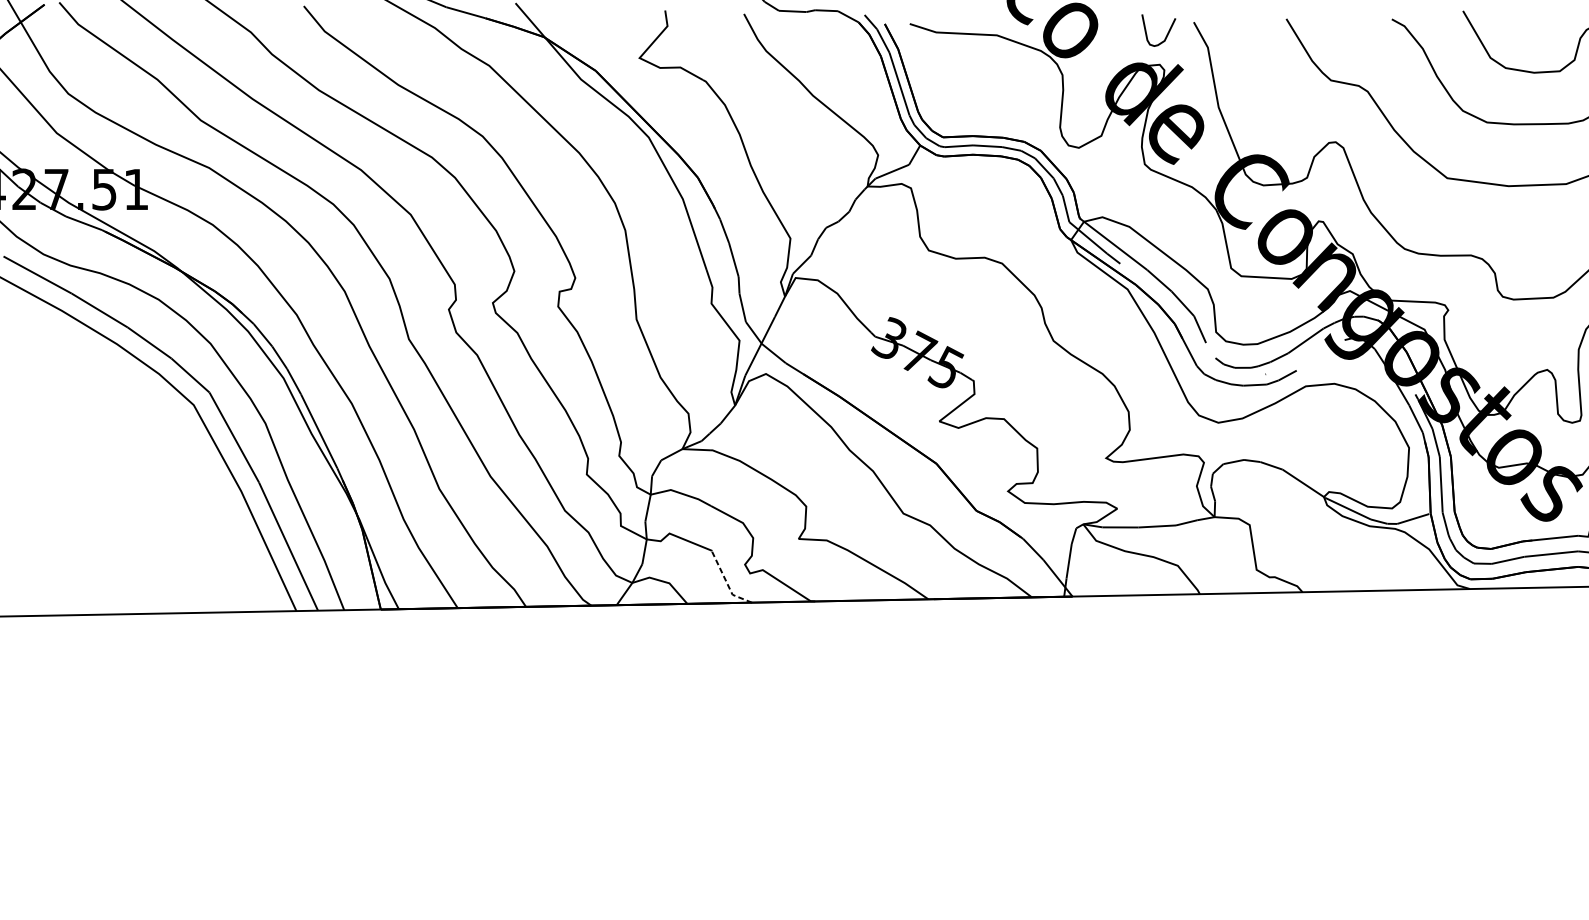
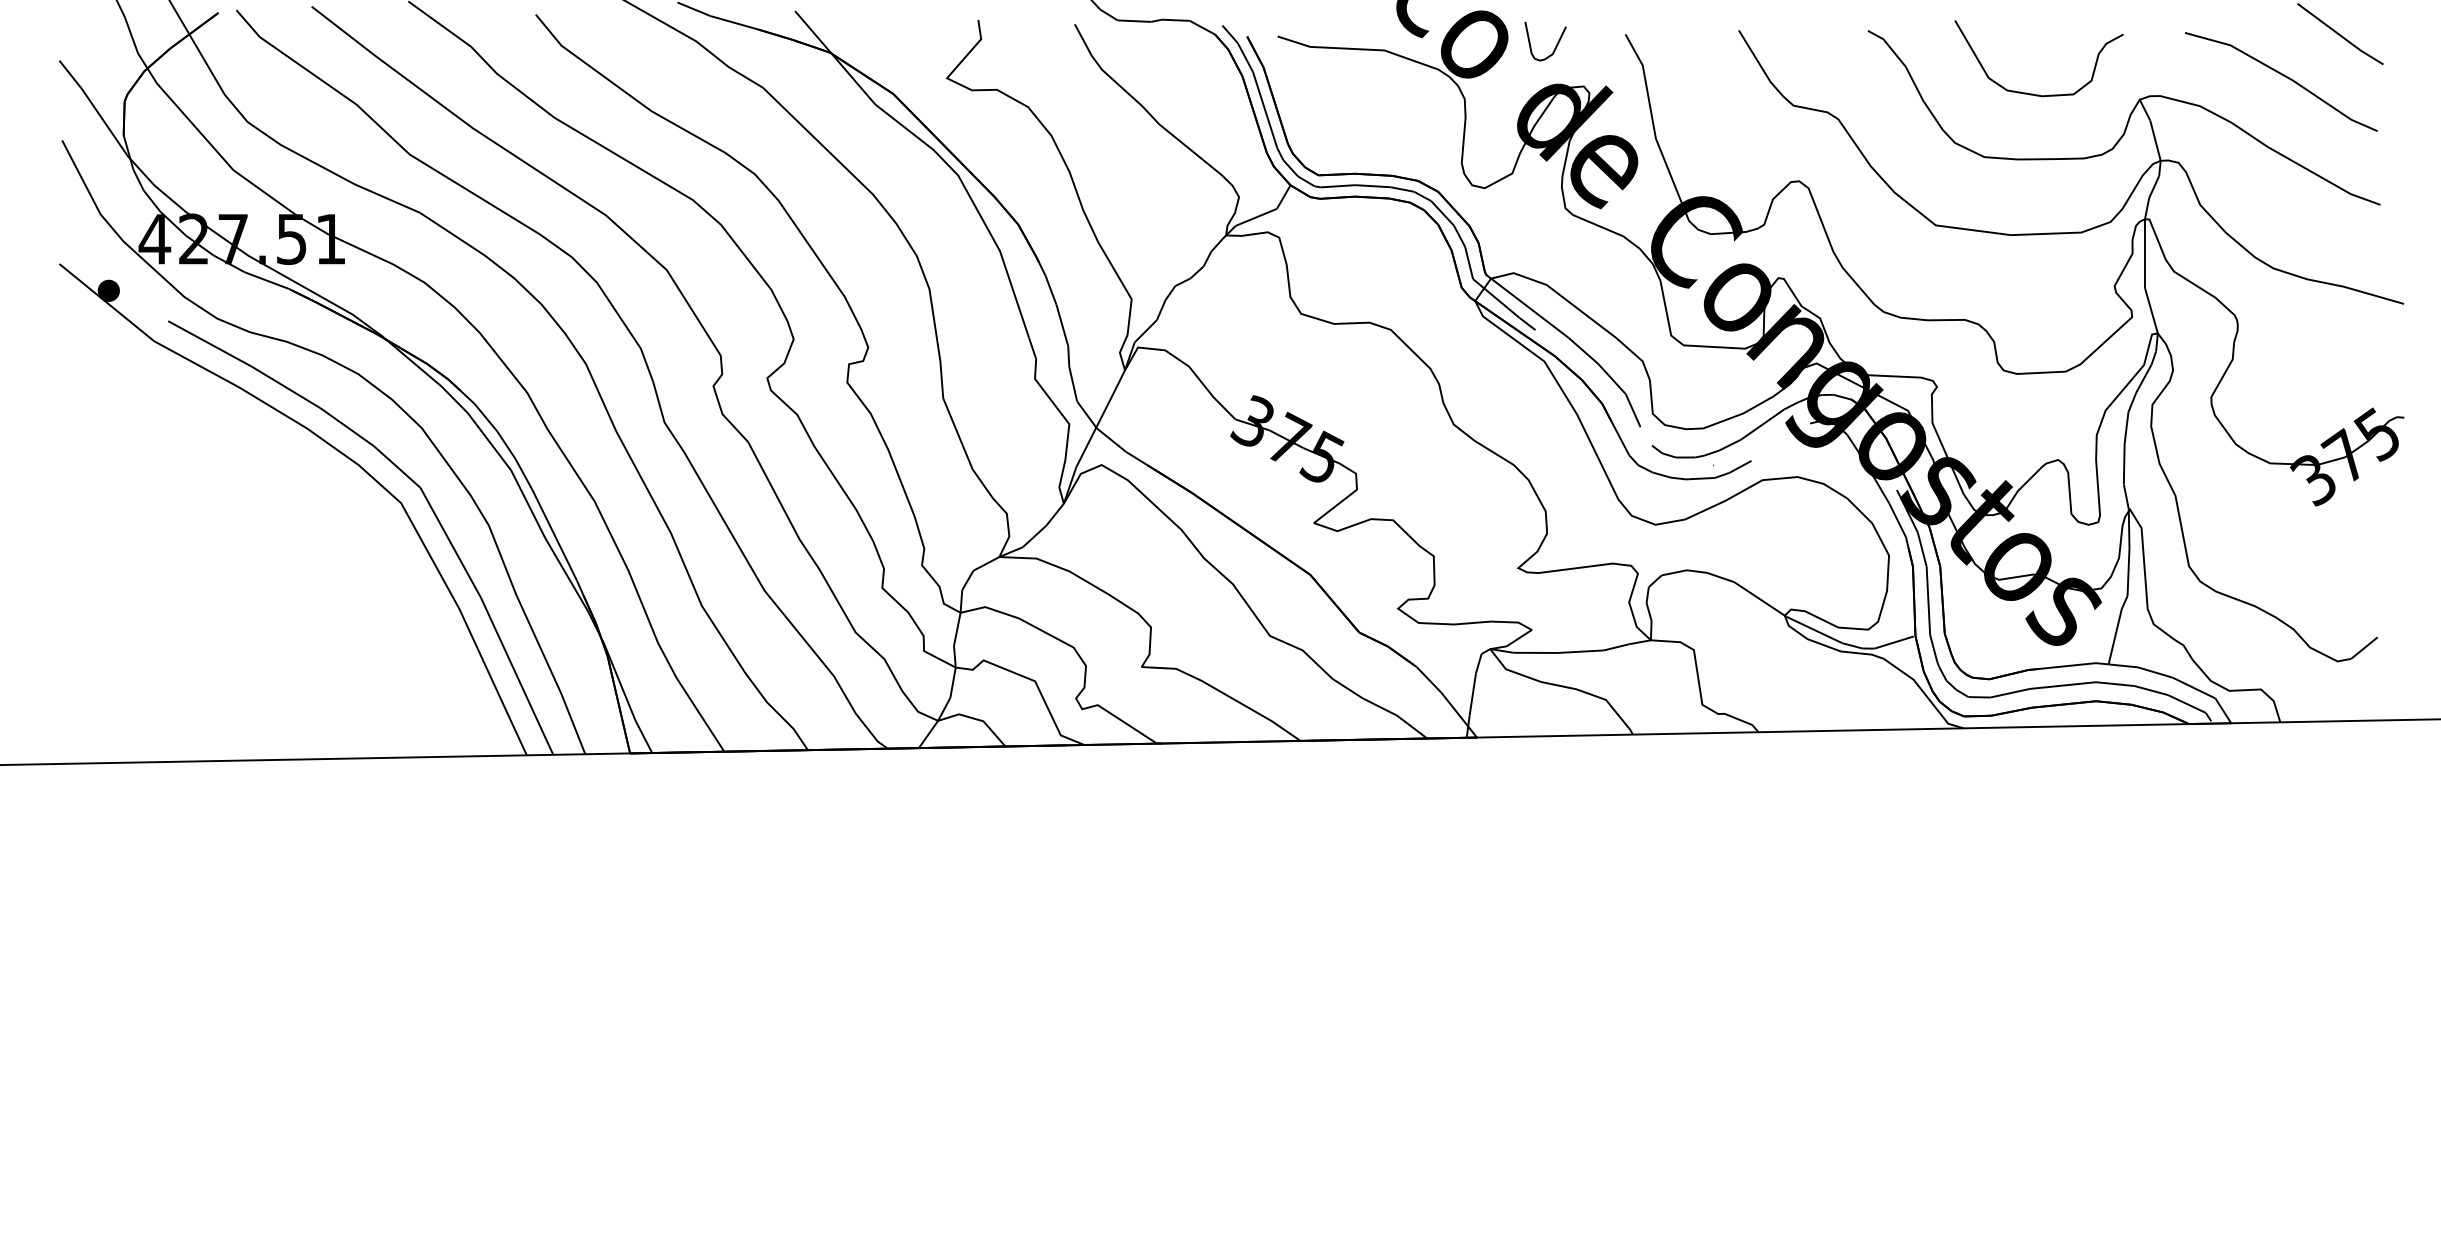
curve: (1166, 34) -> (1555, 46), moved
line: (726, 582) -> (1053, 720), dashed -> solid

